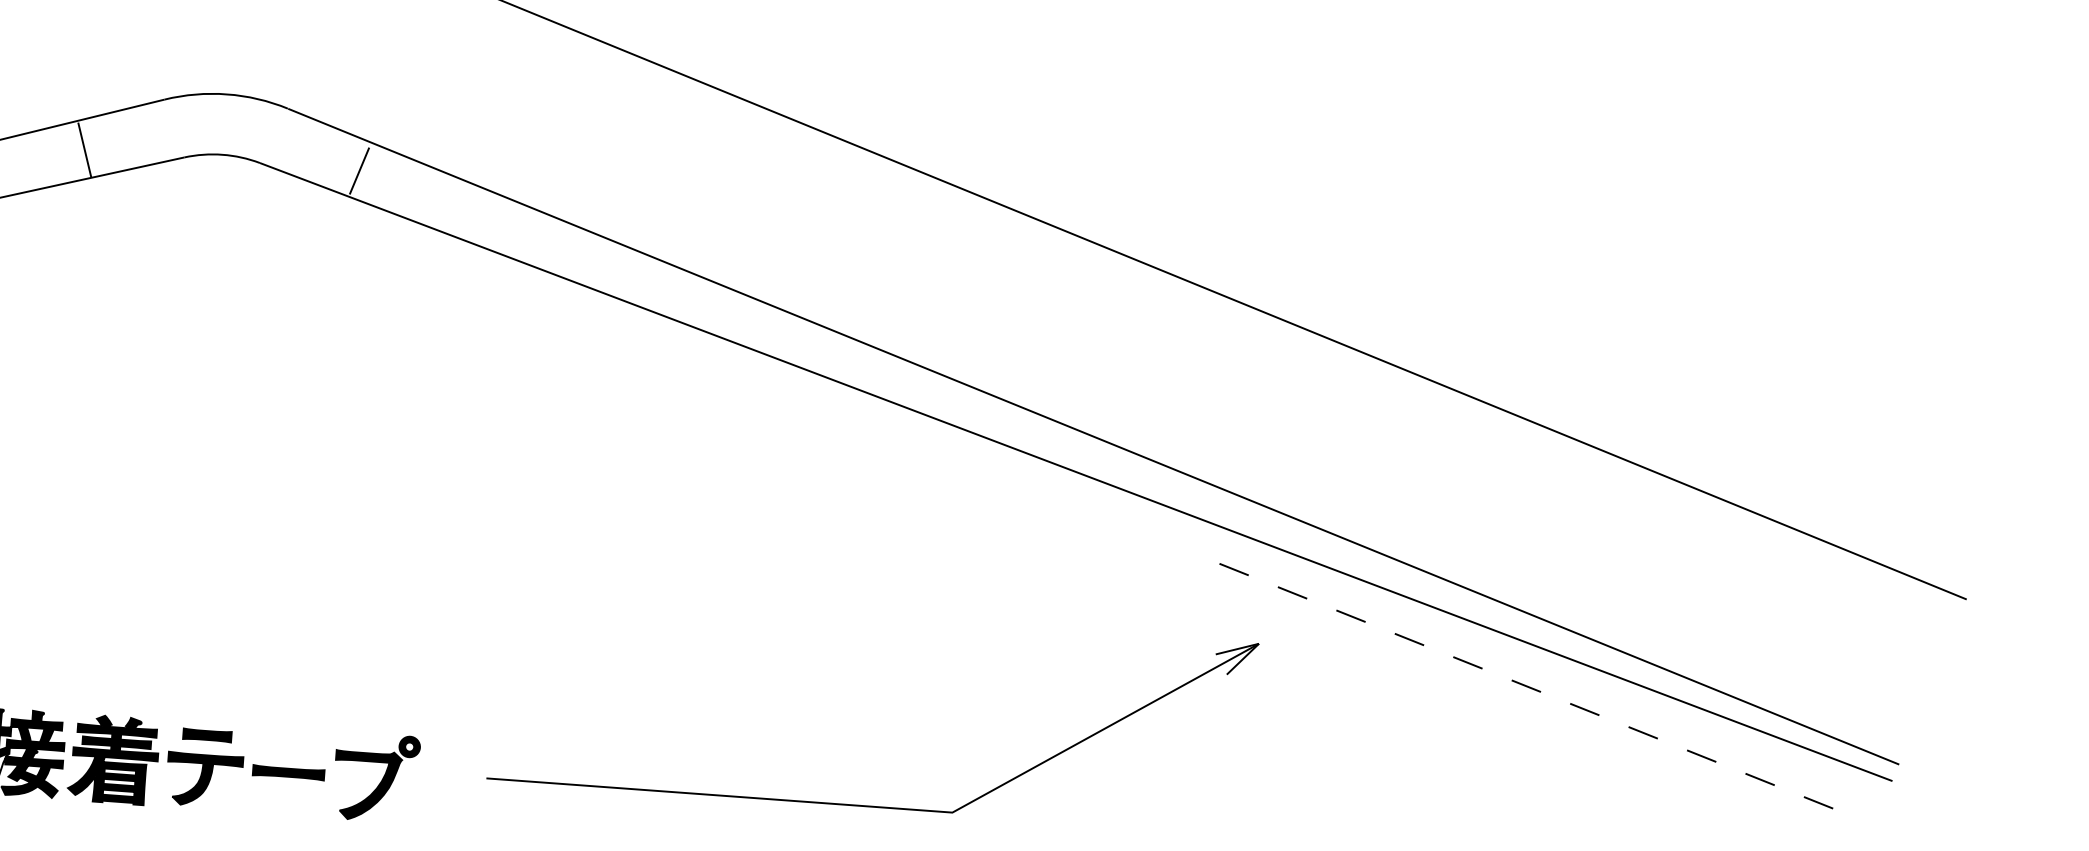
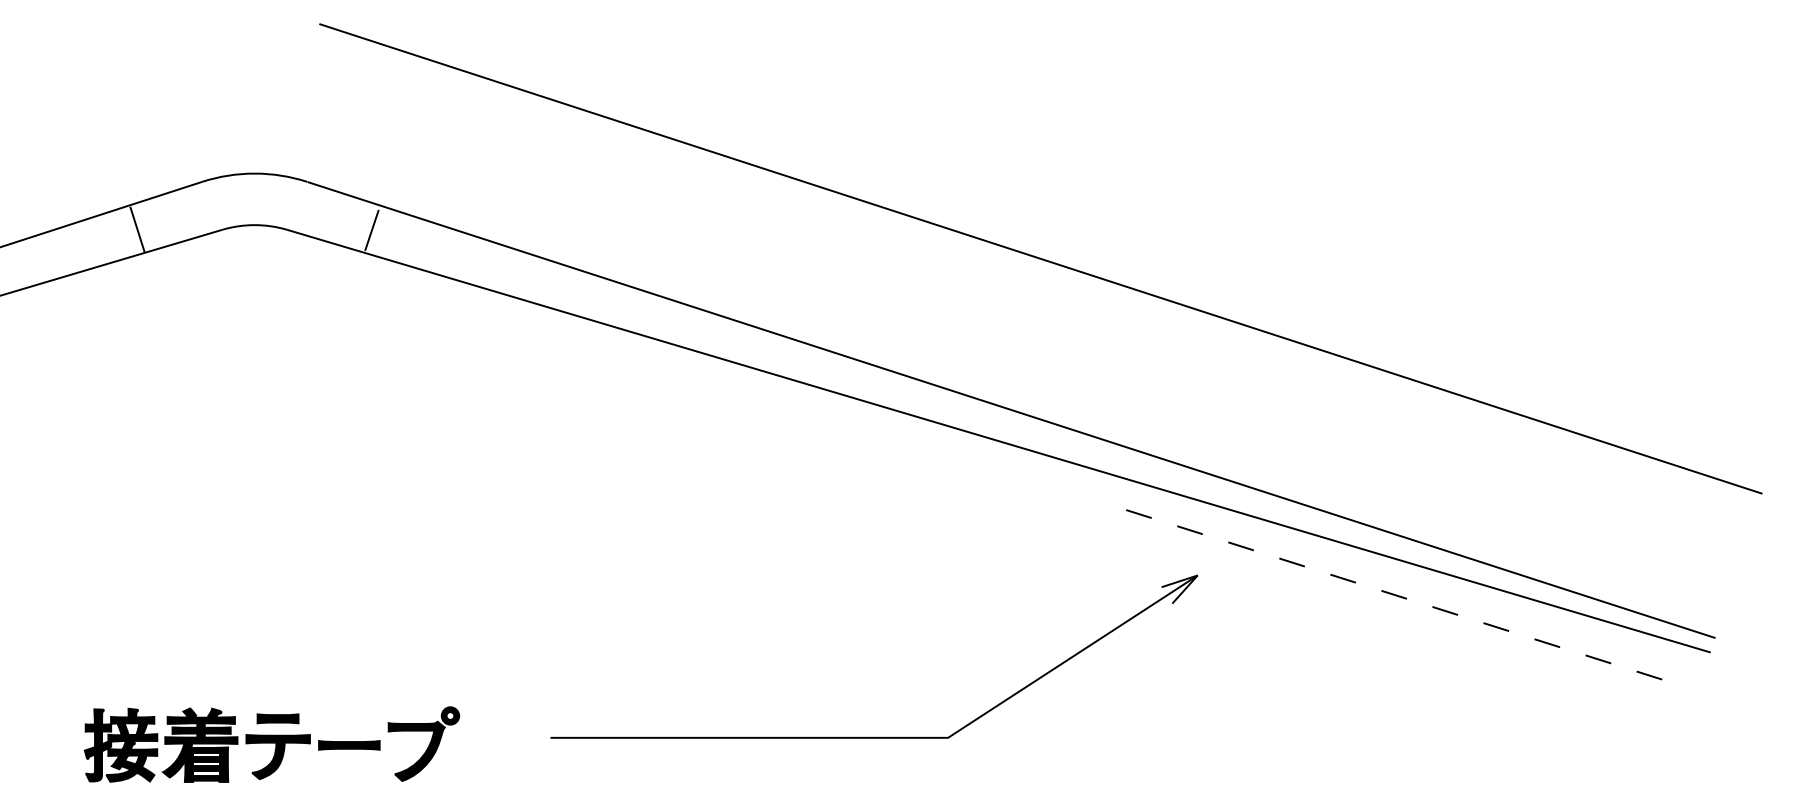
part: (866, 805) -> (874, 737), moved

